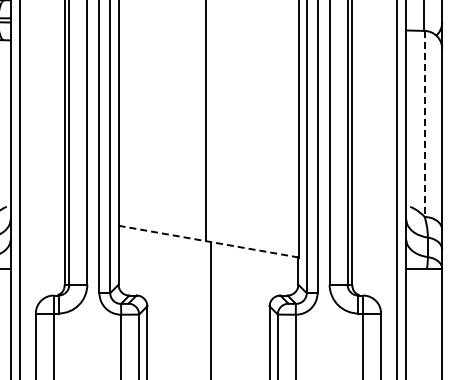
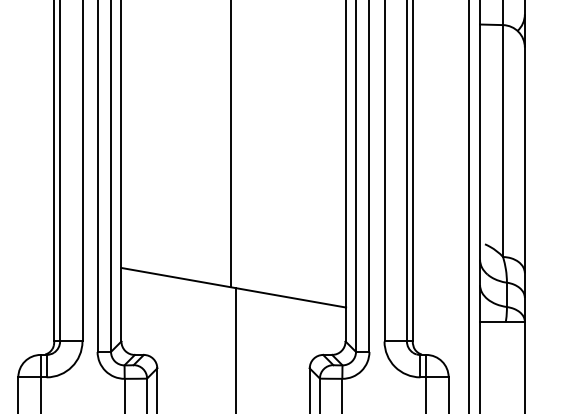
line: (424, 124) -> (502, 141), dashed -> solid
line: (208, 241) -> (233, 287), dashed -> solid

